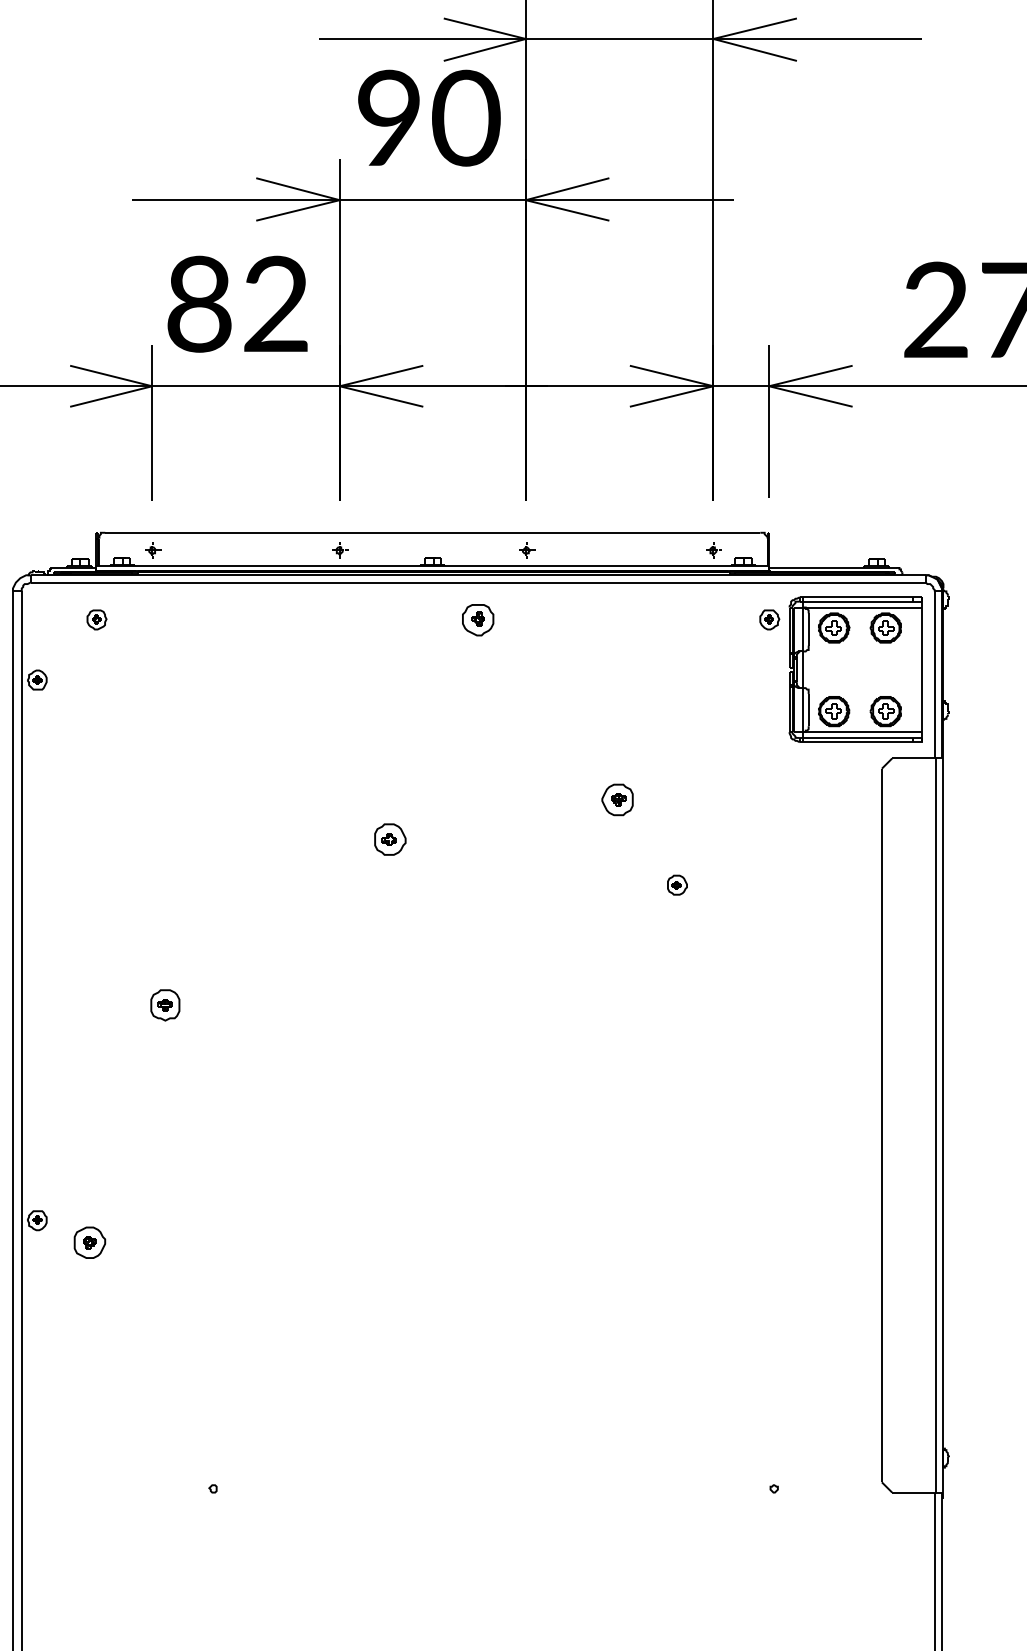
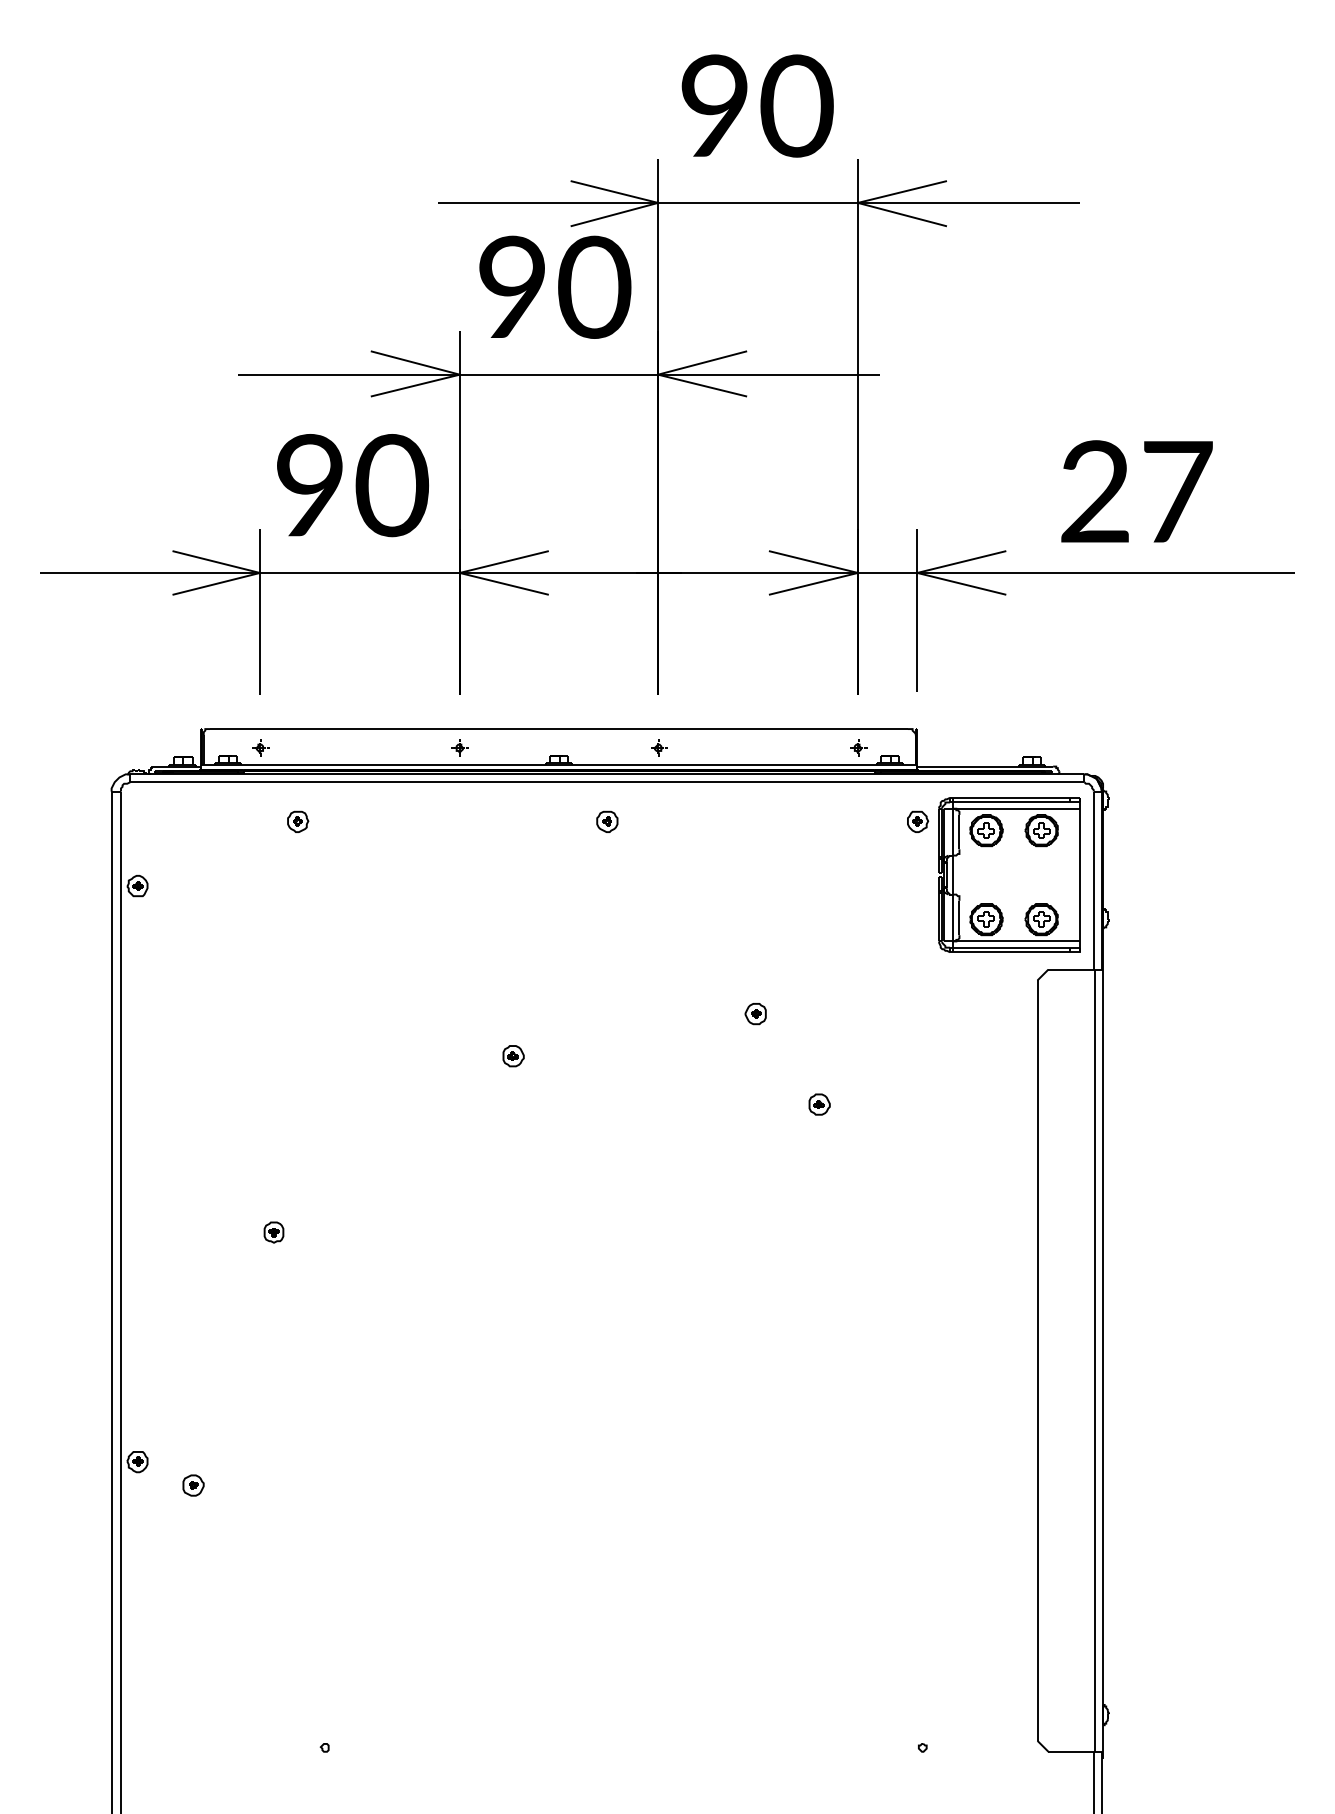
text: (239, 304) -> (352, 485), 82 -> 90
part: (97, 619) -> (298, 821), moved
part: (478, 619) -> (607, 821), size x0.62
part: (617, 800) -> (755, 1014), size x0.62
part: (390, 840) -> (513, 1056), size x0.62
part: (164, 1005) -> (273, 1232), size x0.62
part: (89, 1242) -> (193, 1485), size x0.62

